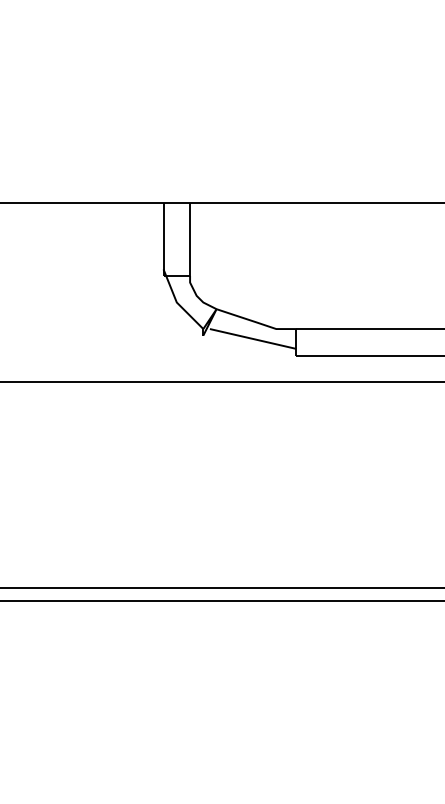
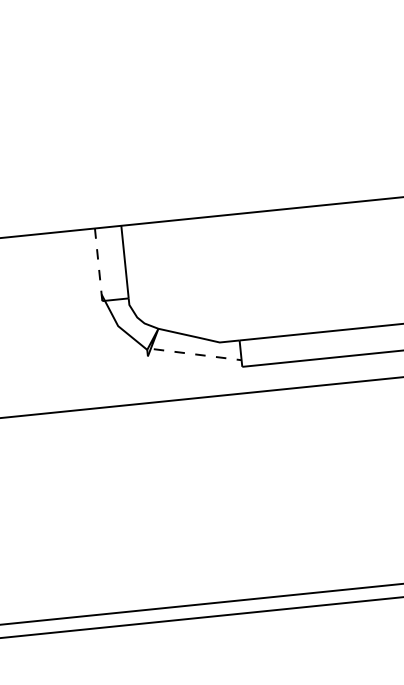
line: (163, 239) -> (98, 264), solid -> dashed
line: (253, 339) -> (198, 355), solid -> dashed

